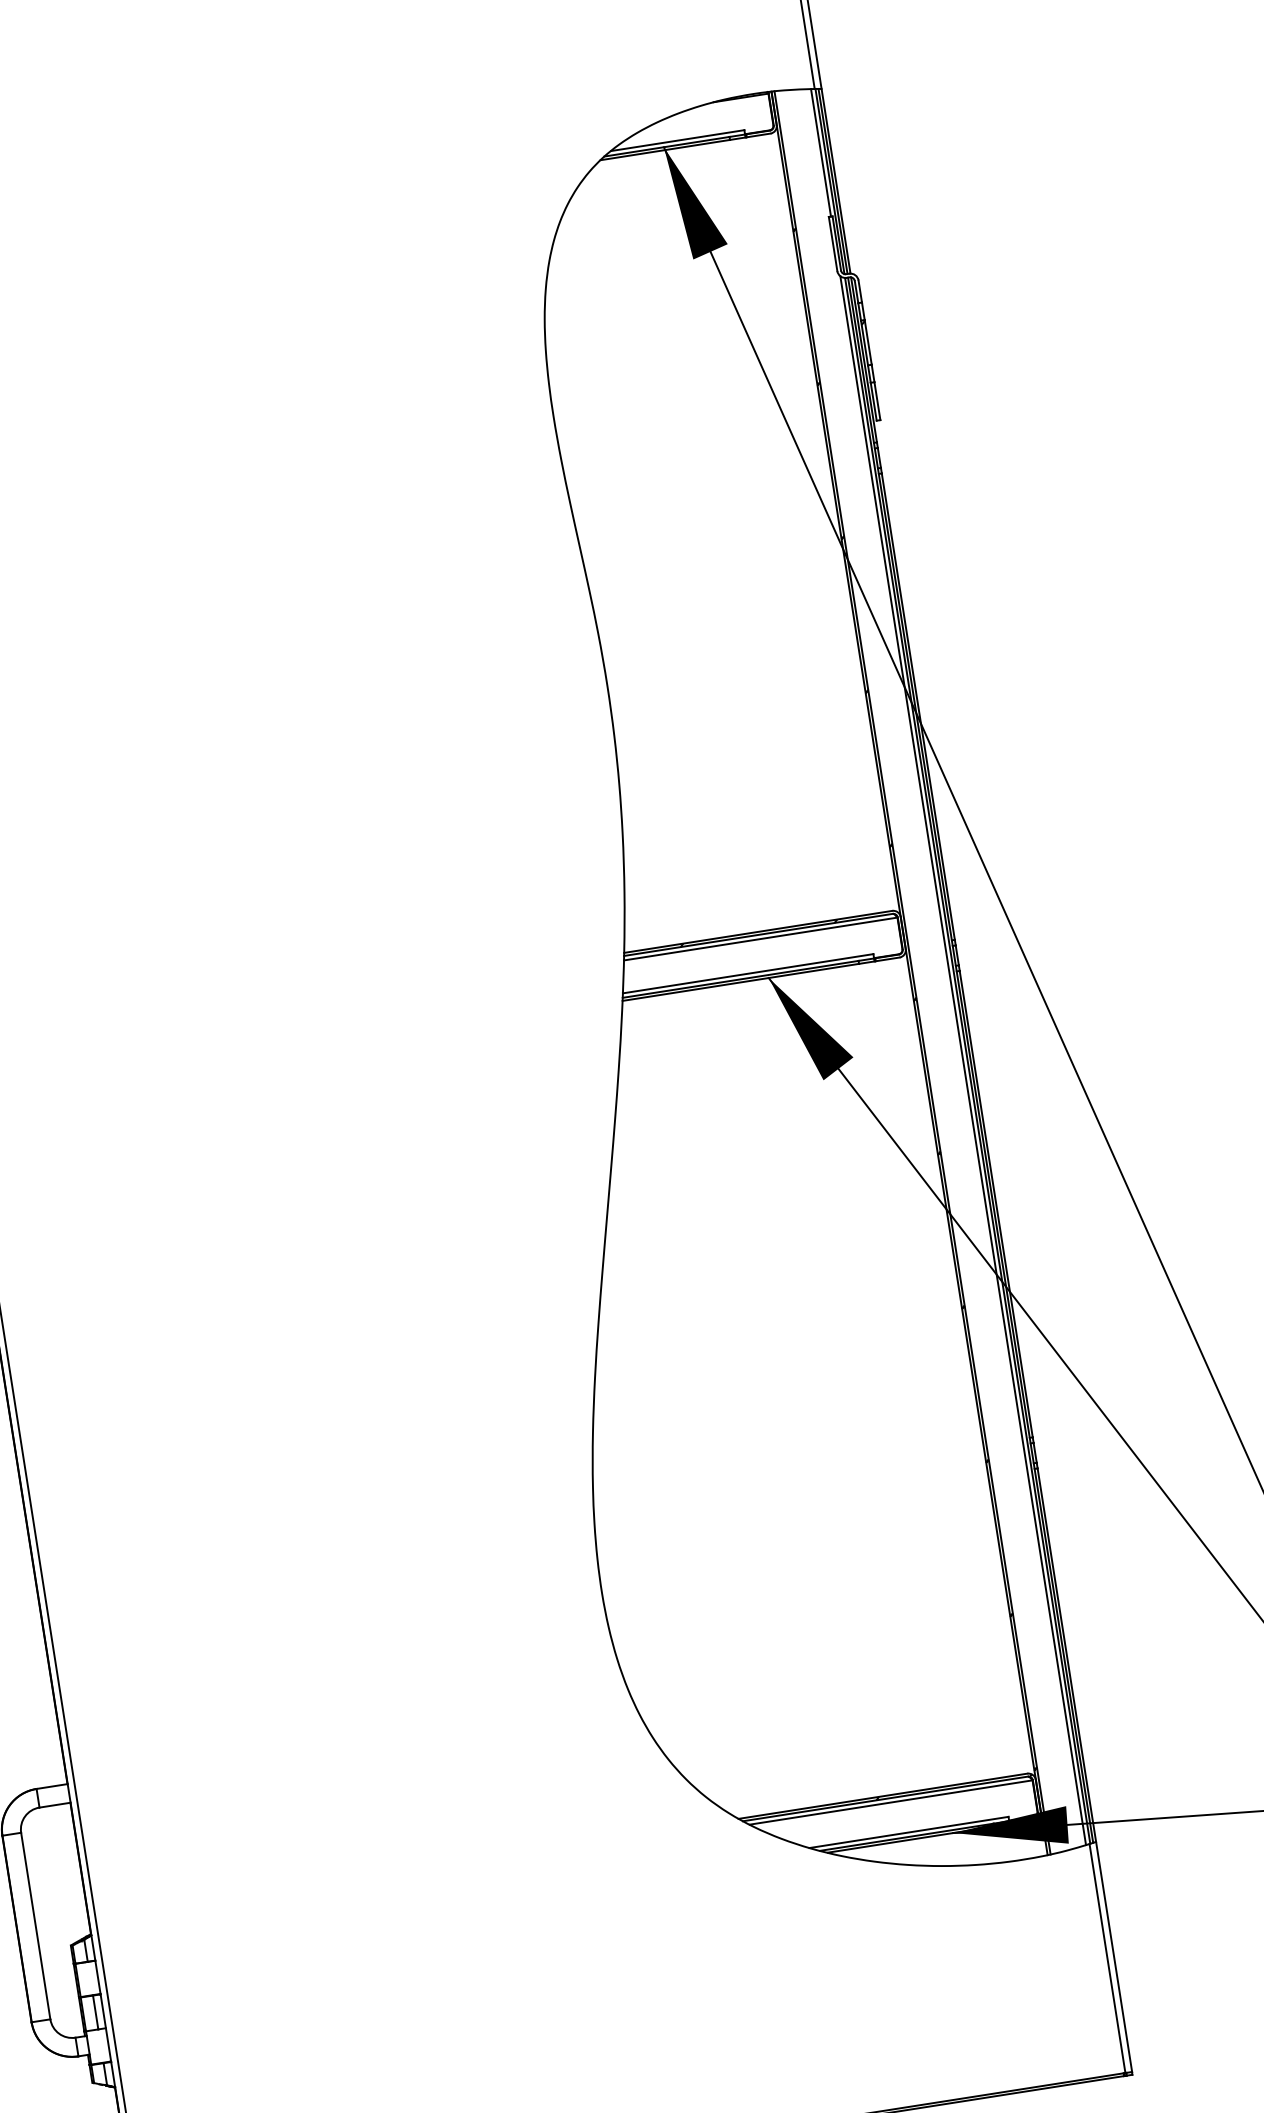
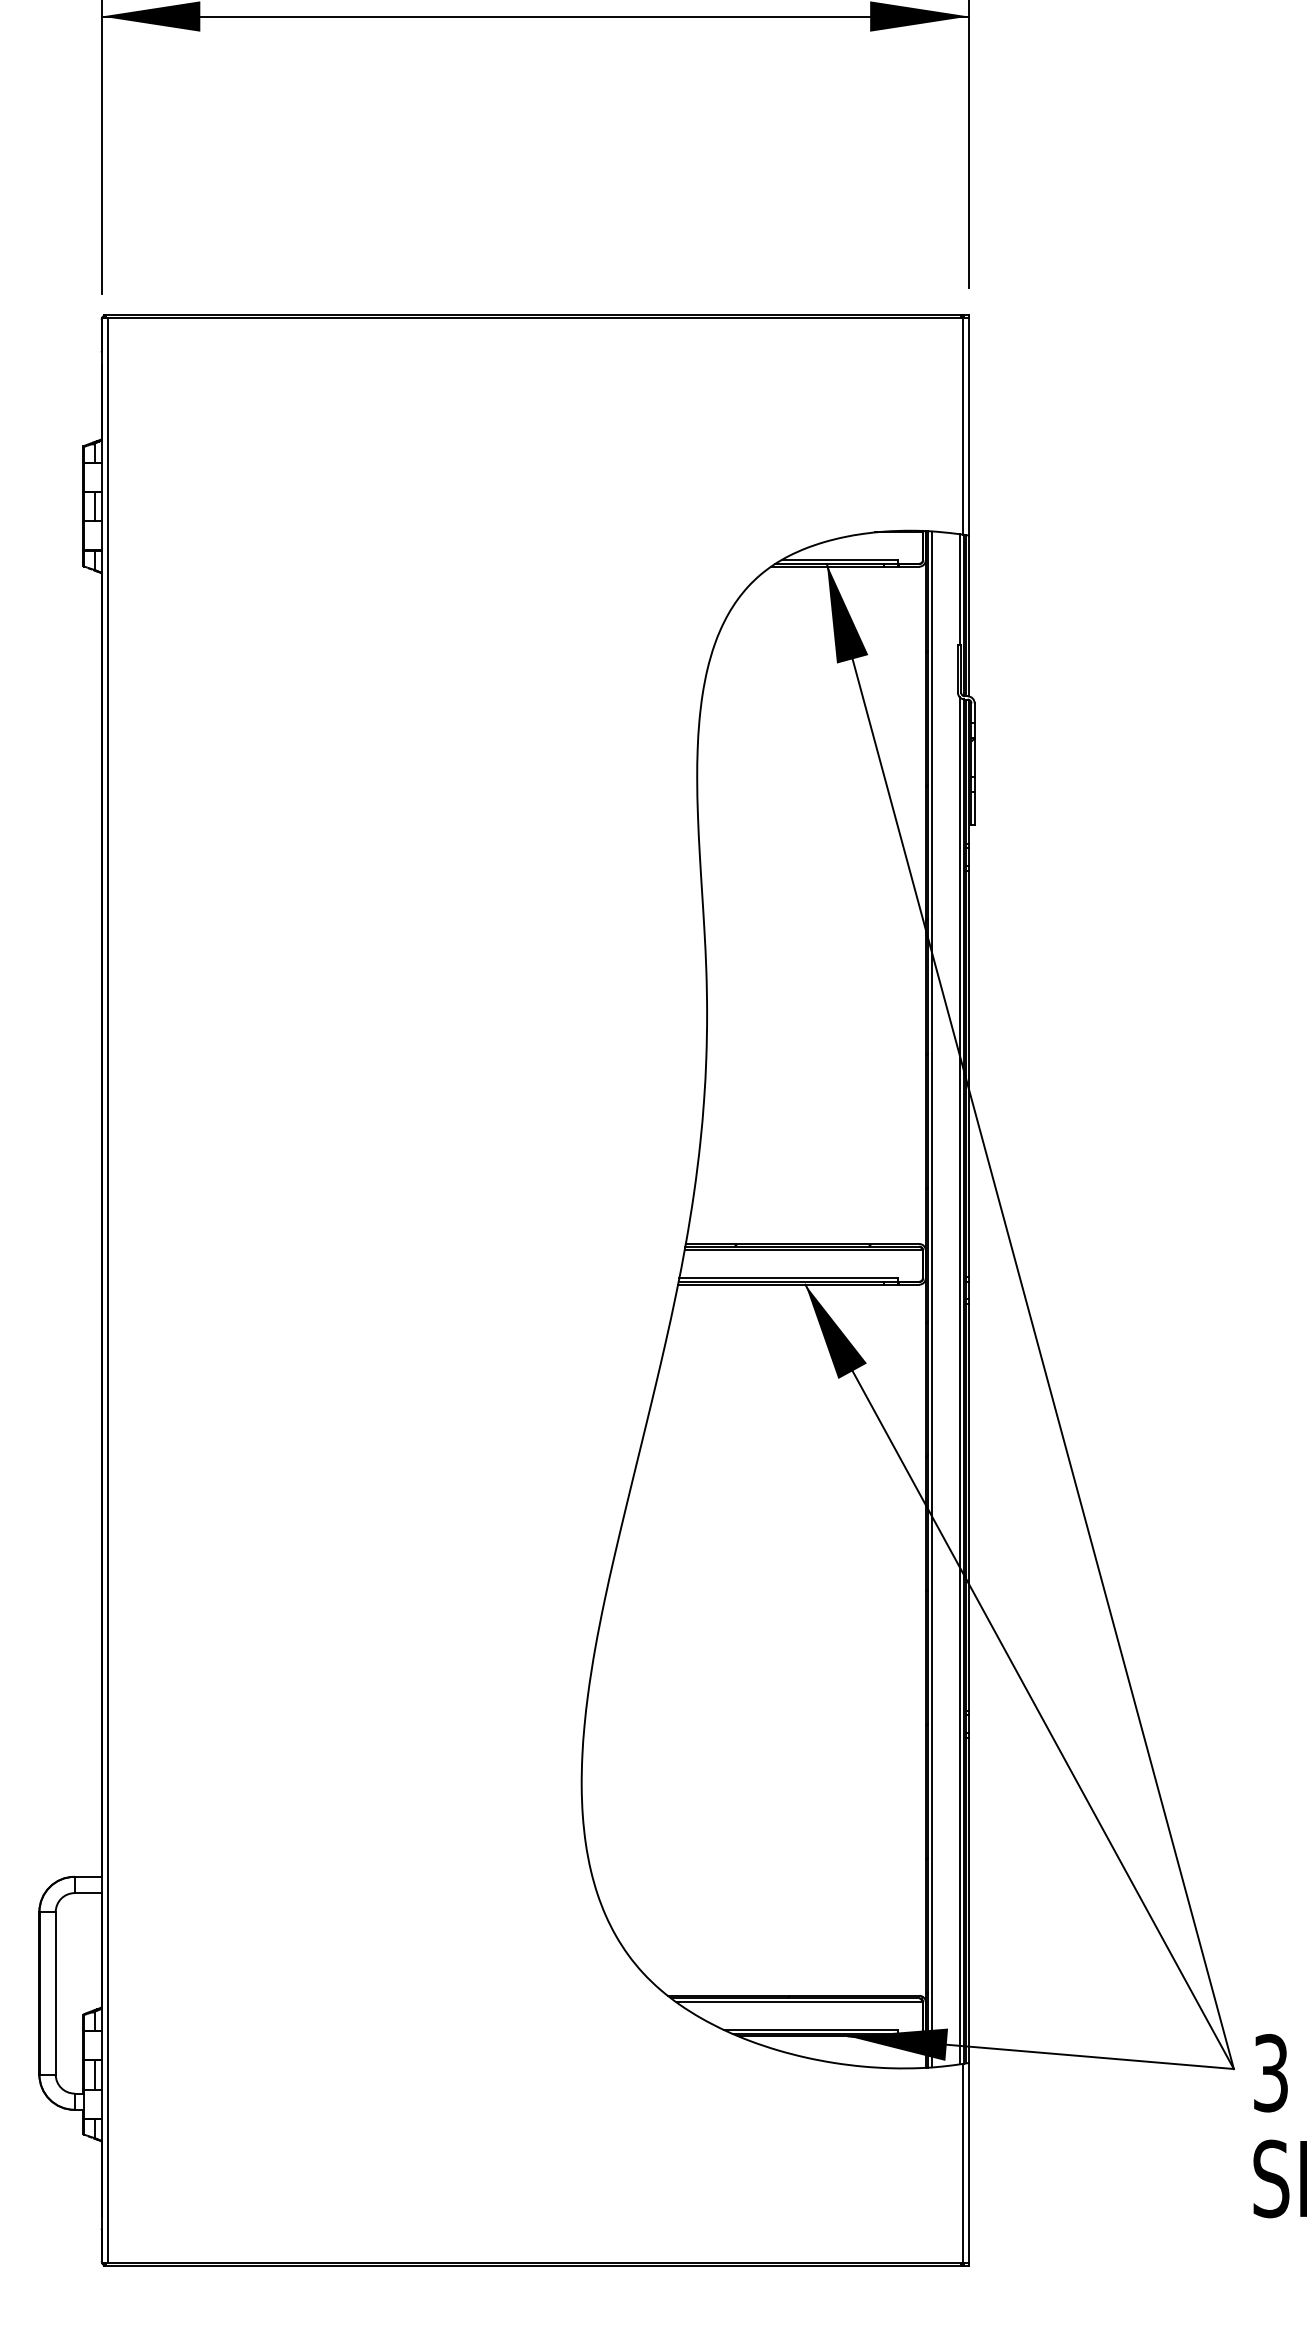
line: (917, 972) -> (932, 1299), added

